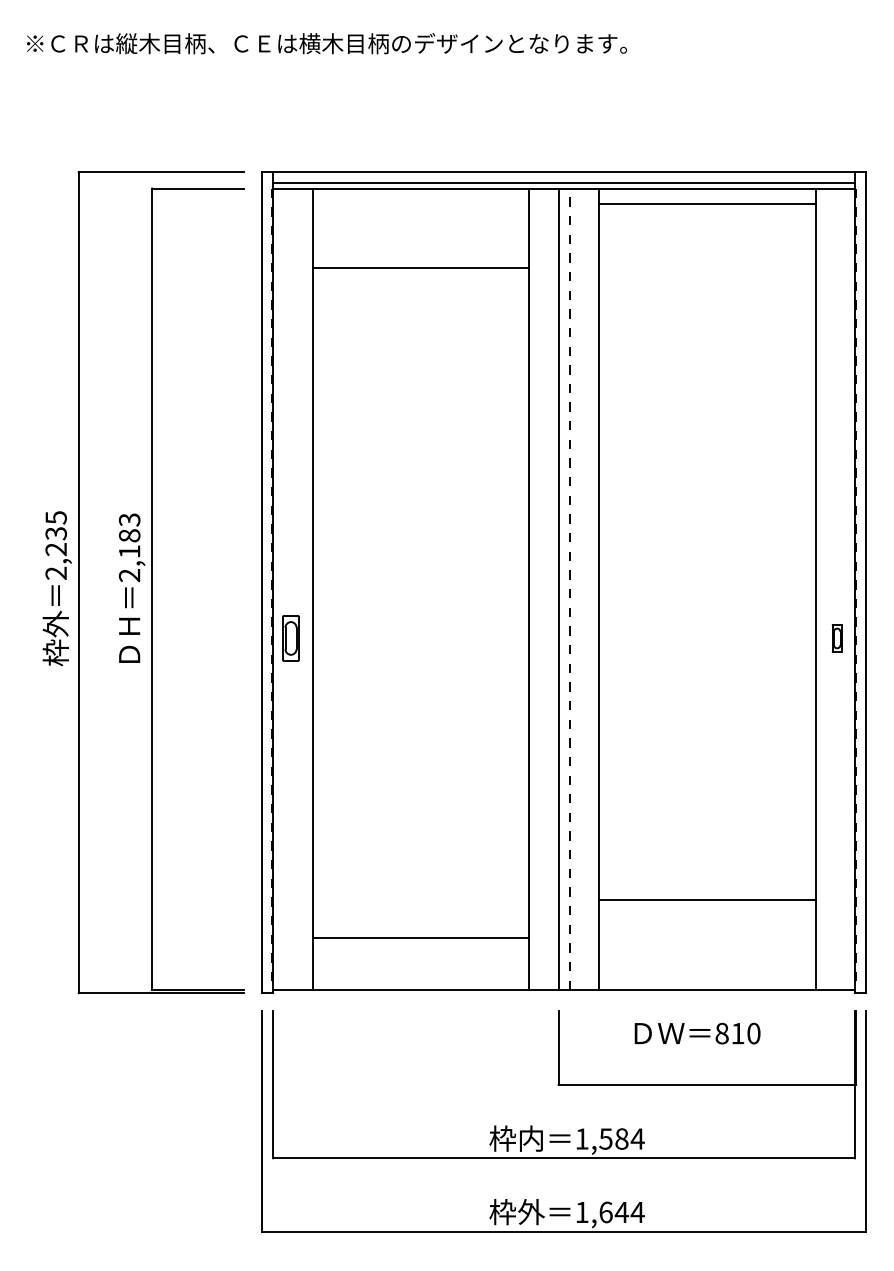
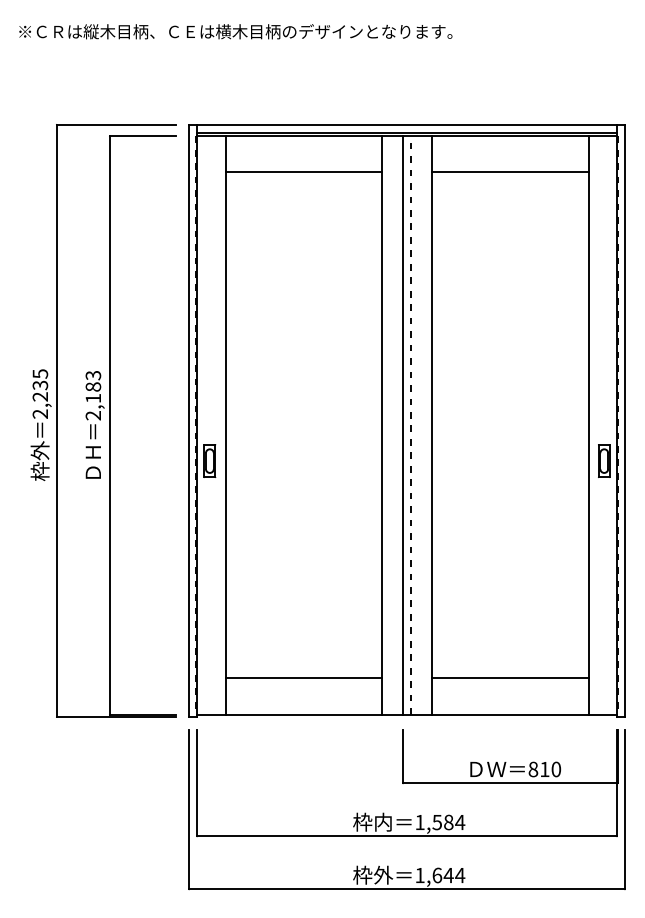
line: (707, 204) -> (510, 172), moved
line: (420, 268) -> (303, 172), moved
part: (836, 638) -> (603, 461), size x1.67
line: (707, 900) -> (510, 677), moved
text: (697, 1033) -> (515, 769), moved

